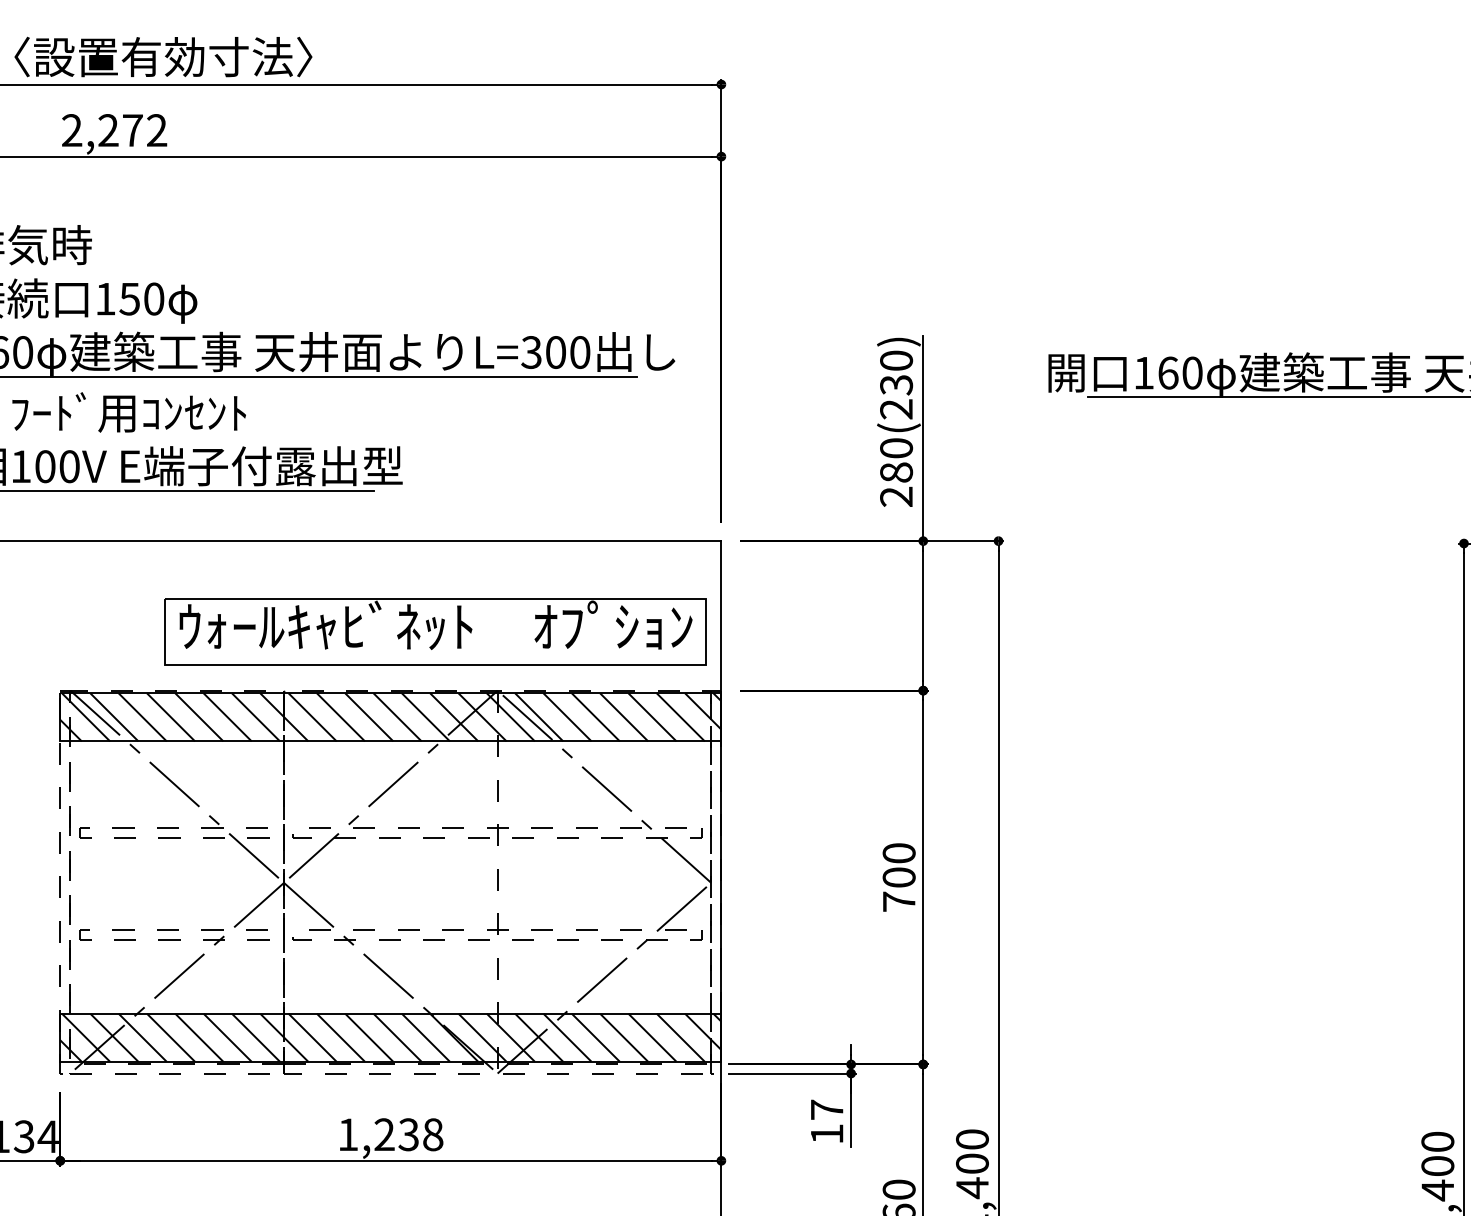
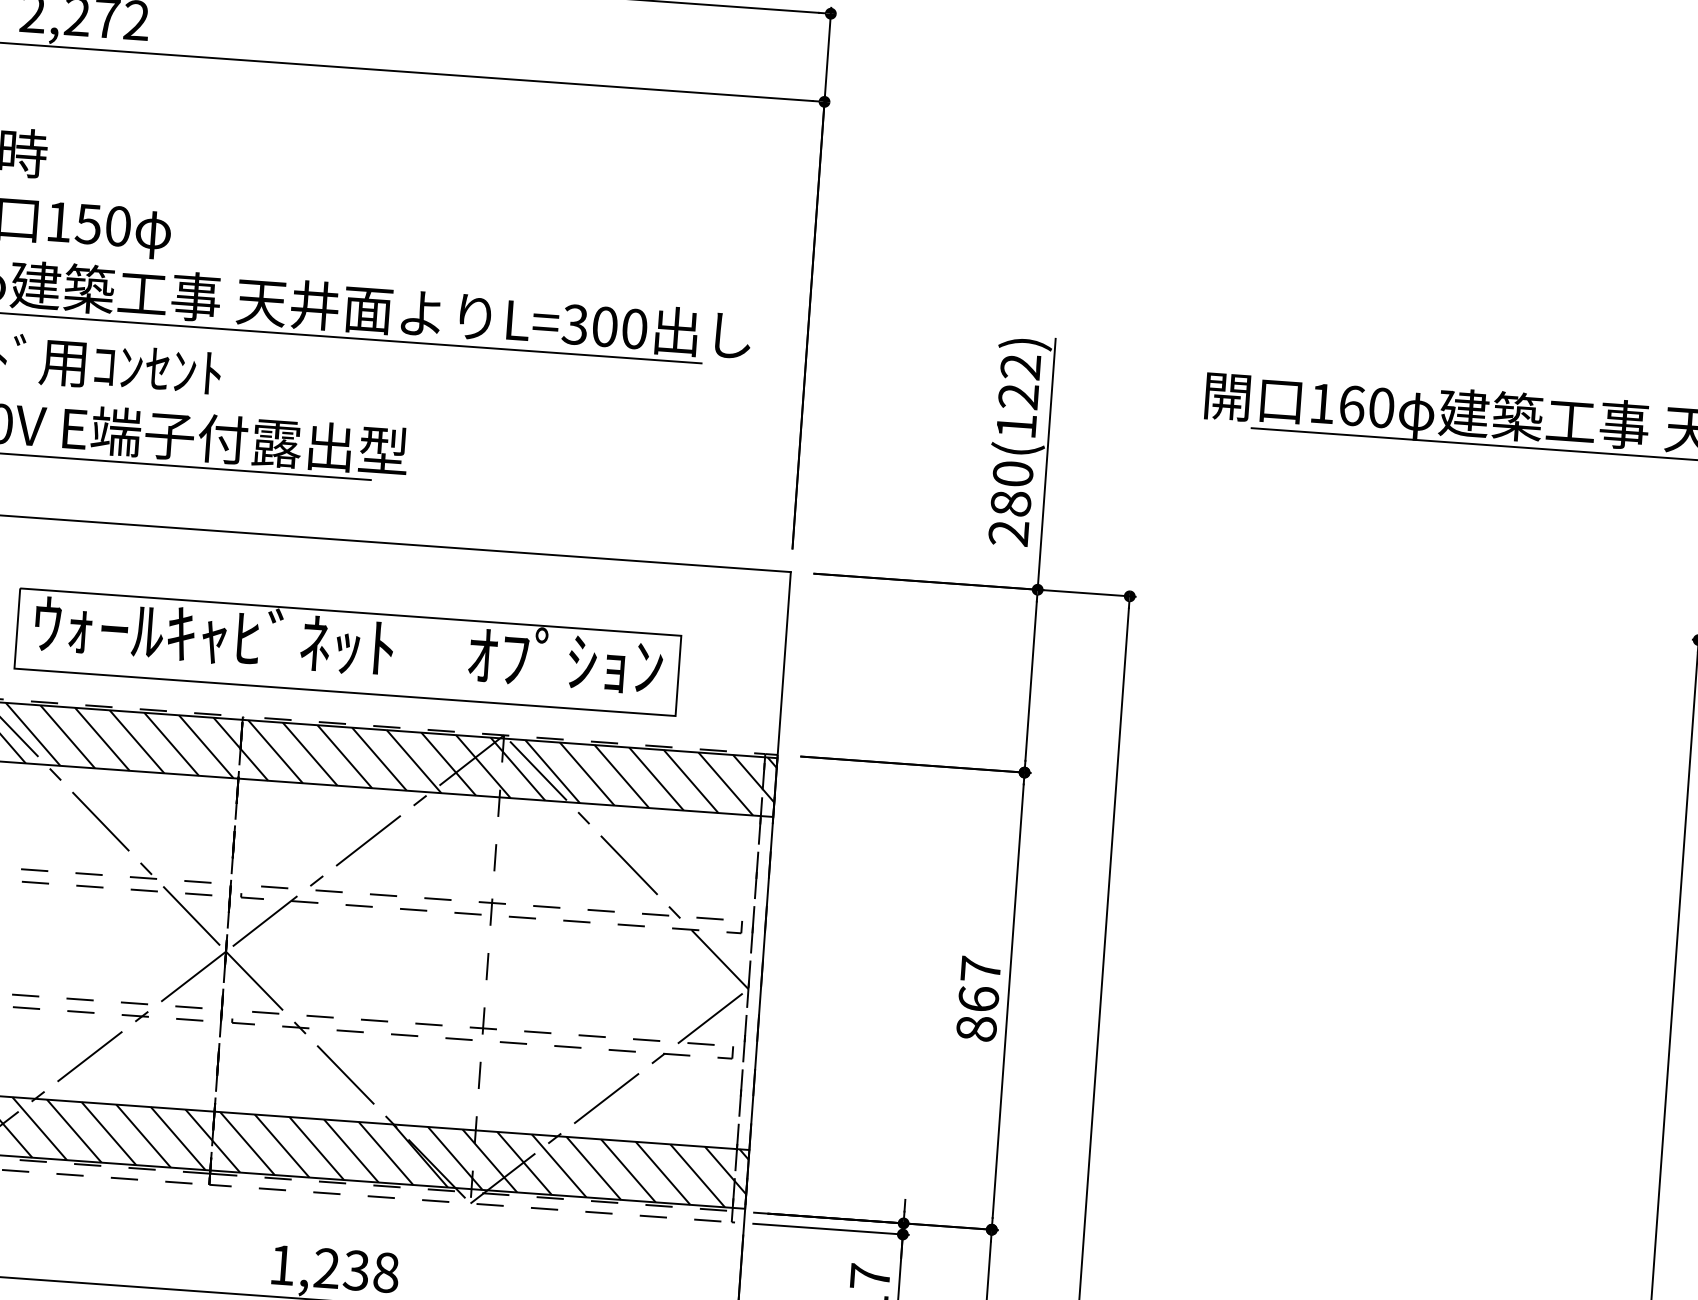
text: (896, 384) -> (1018, 395), 280(230) -> 280(122)
part: (435, 631) -> (347, 651), moved
text: (898, 877) -> (977, 998), 700 -> 867

